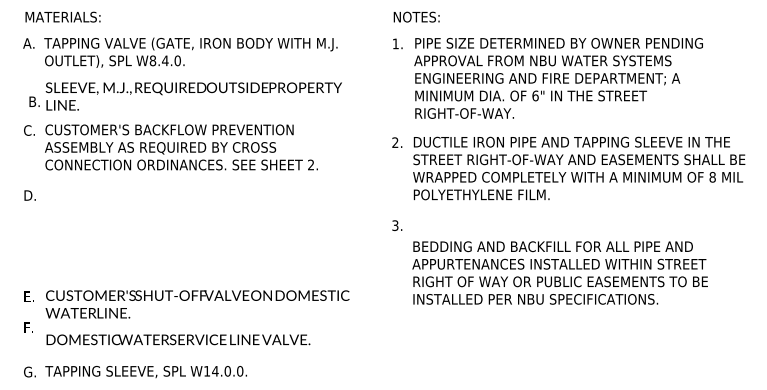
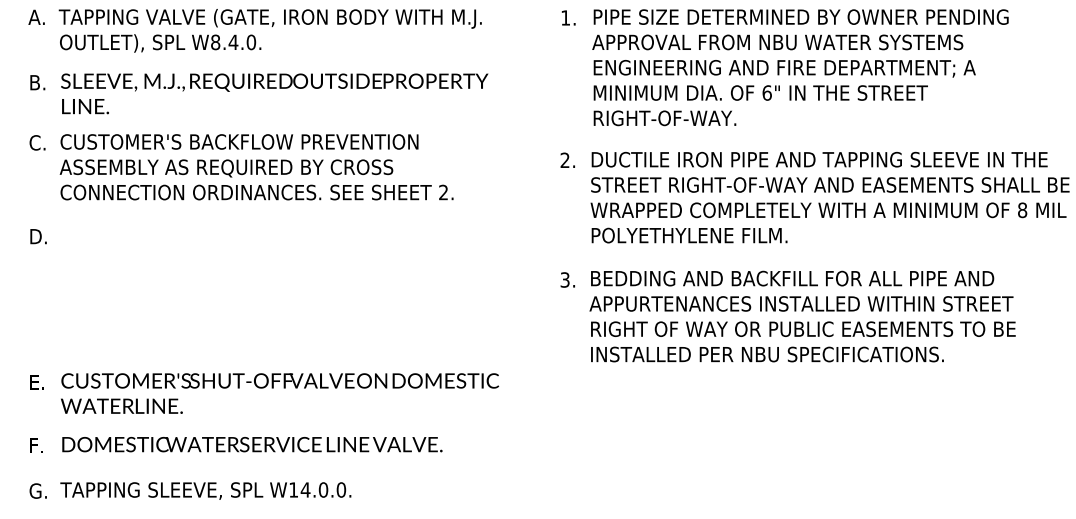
text: (34, 101) -> (37, 82), moved
text: (559, 272) -> (801, 315), moved
text: (28, 327) -> (36, 445), moved

